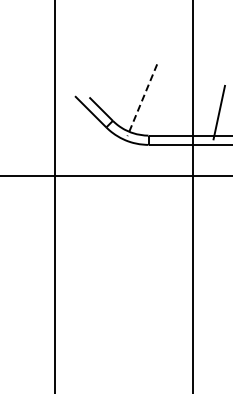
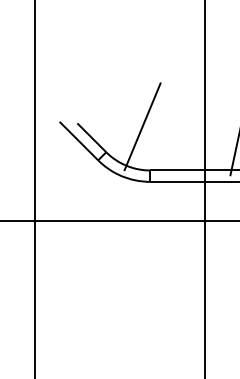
line: (142, 100) -> (142, 127), dashed -> solid

